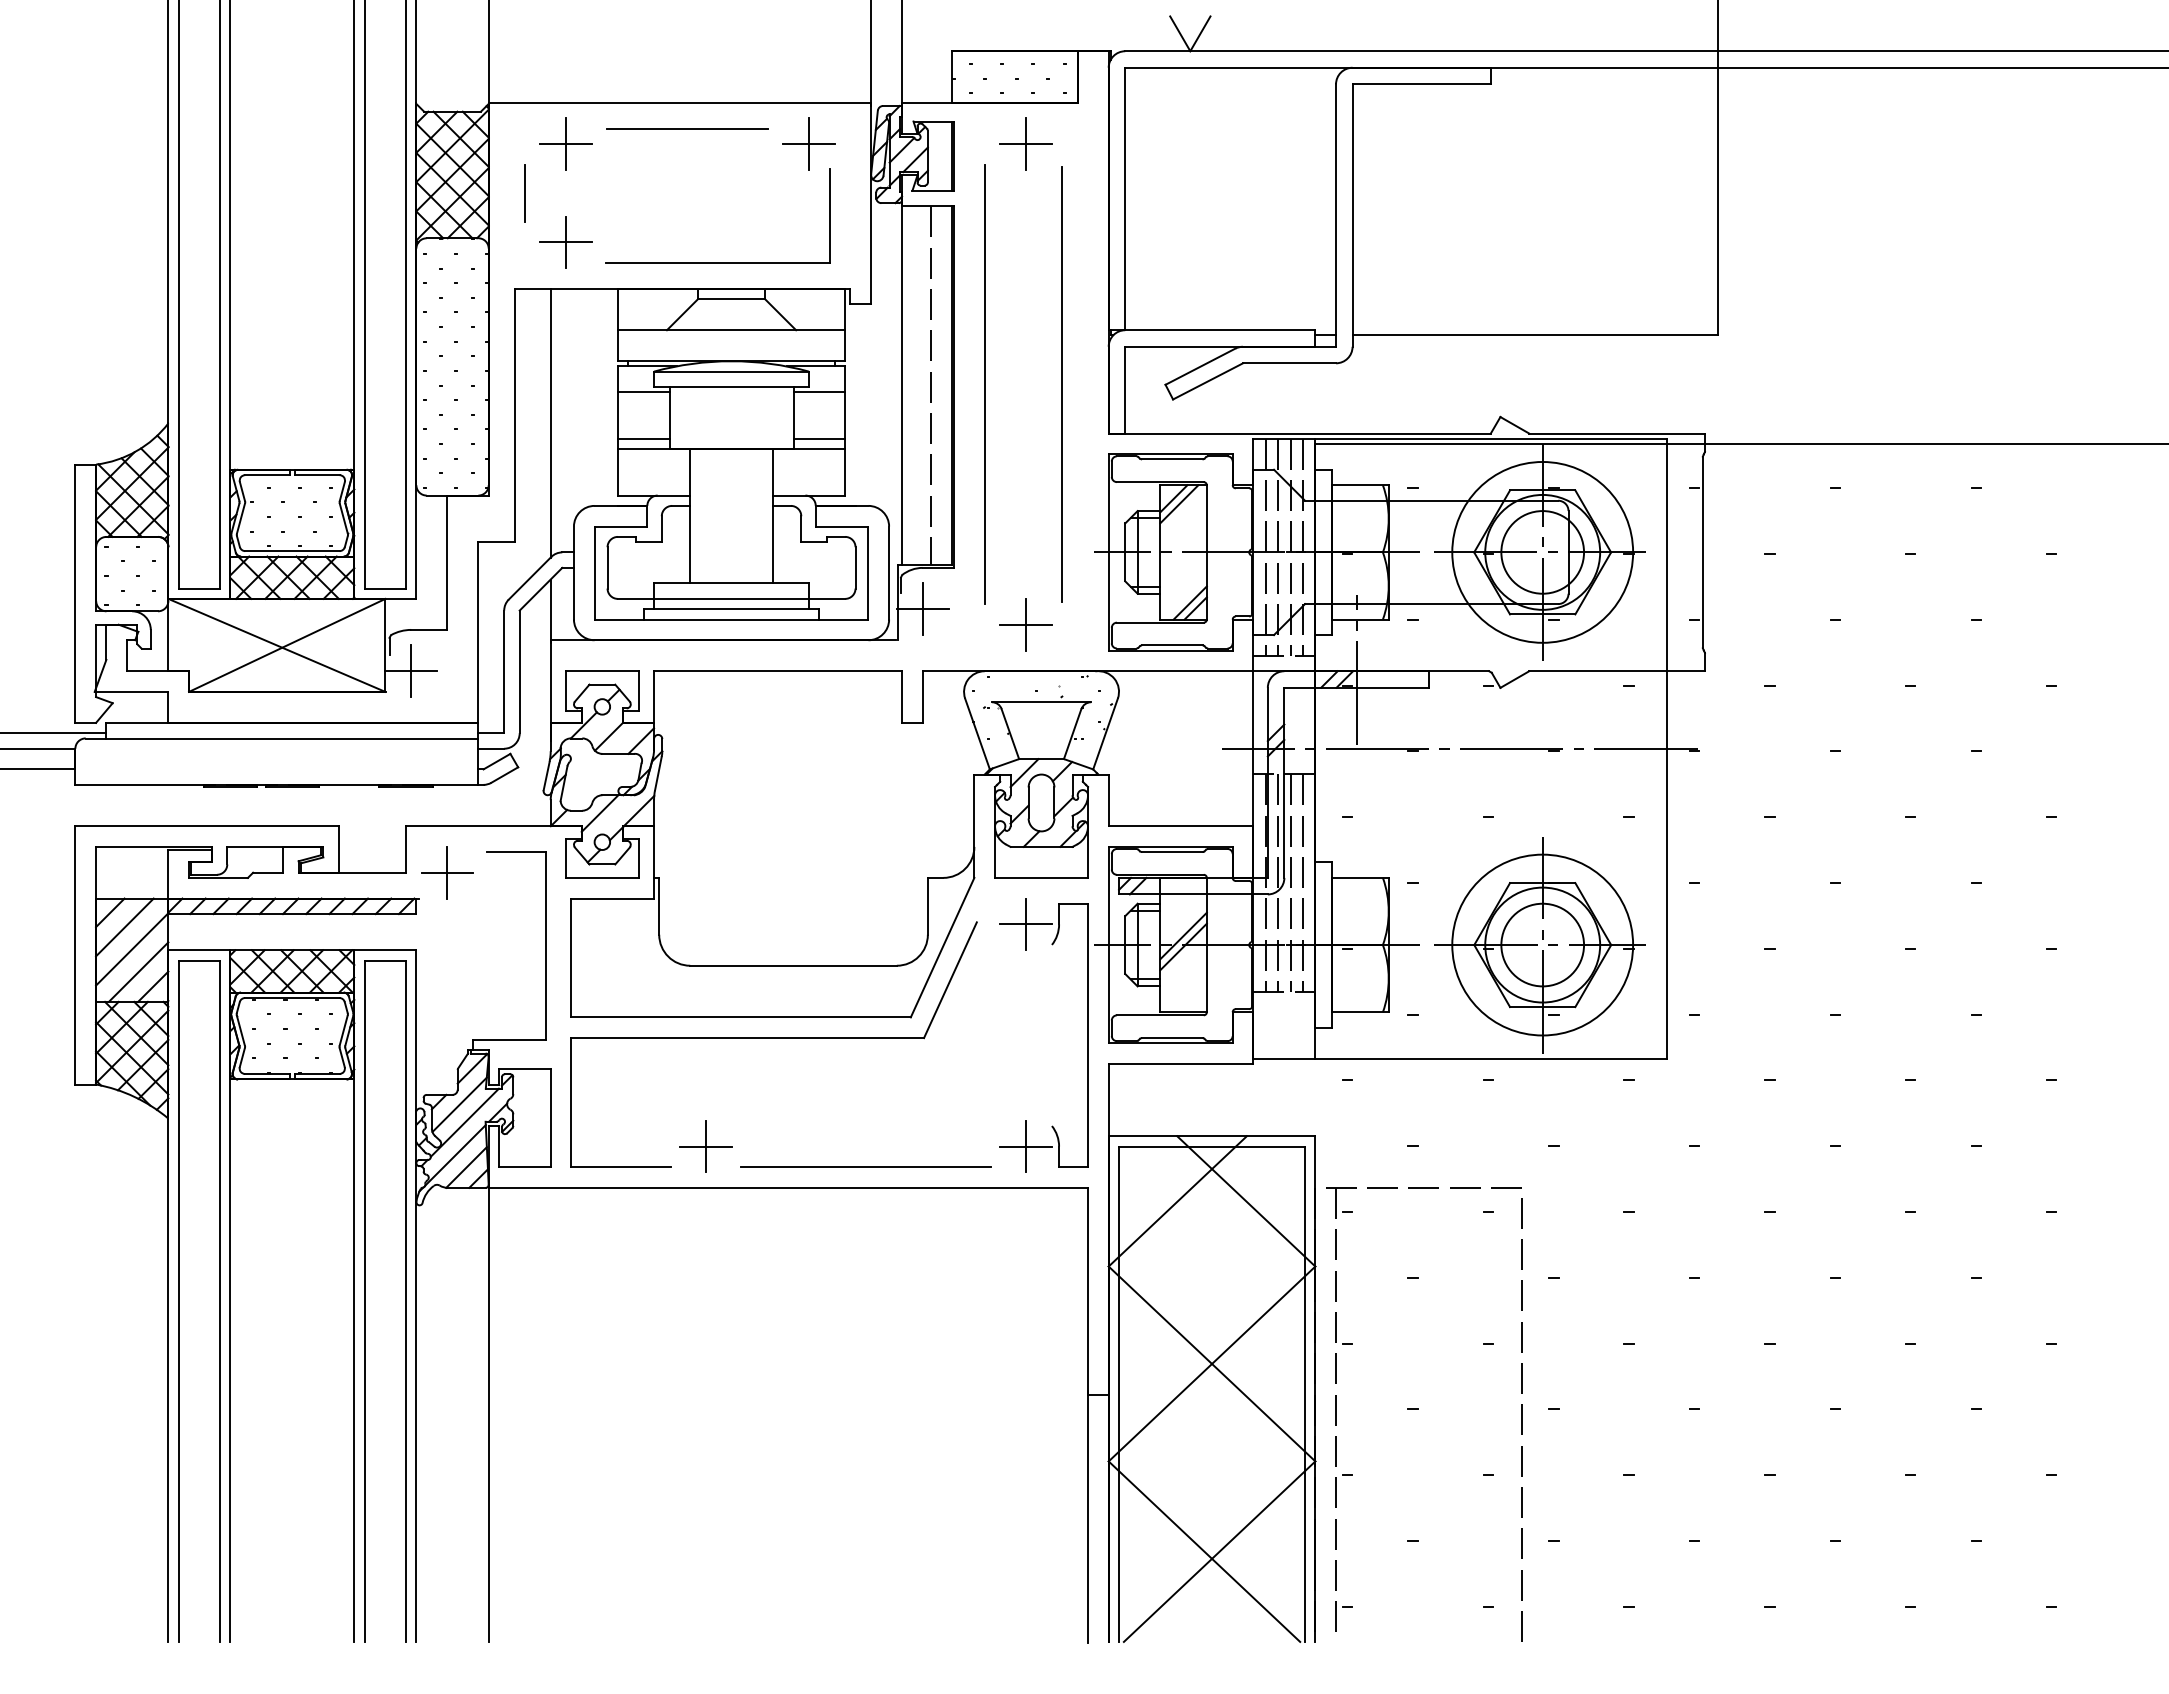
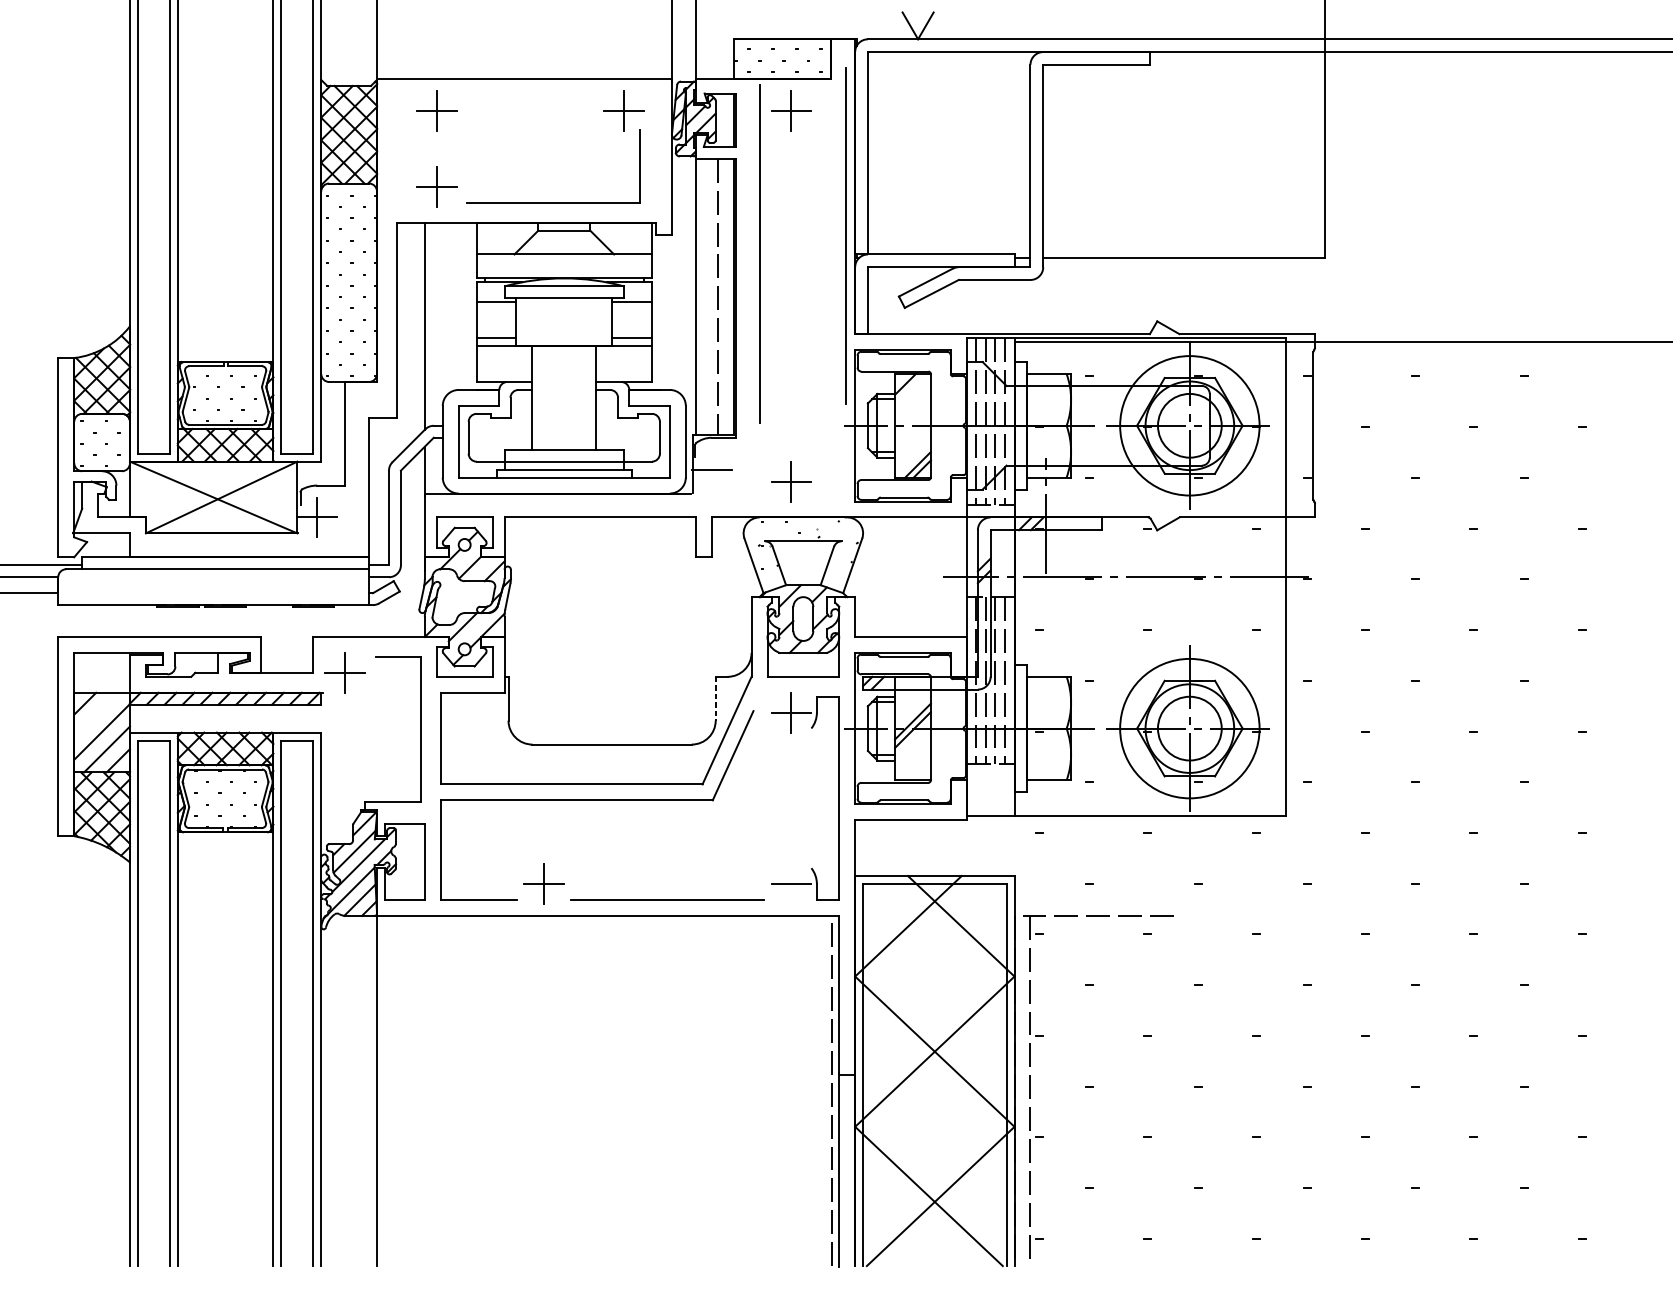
line: (687, 128) -> (530, 98), removed
line: (524, 193) -> (404, 149), removed
line: (984, 384) -> (759, 253), moved
line: (1061, 384) -> (844, 236), moved
line: (1179, 504) -> (909, 388), removed
line: (922, 609) -> (711, 469), removed
line: (927, 906) -> (715, 698), solid -> dashed
line: (124, 927) -> (96, 715), removed
line: (1026, 1146) -> (791, 883), removed
line: (1521, 1419) -> (831, 1094), moved

